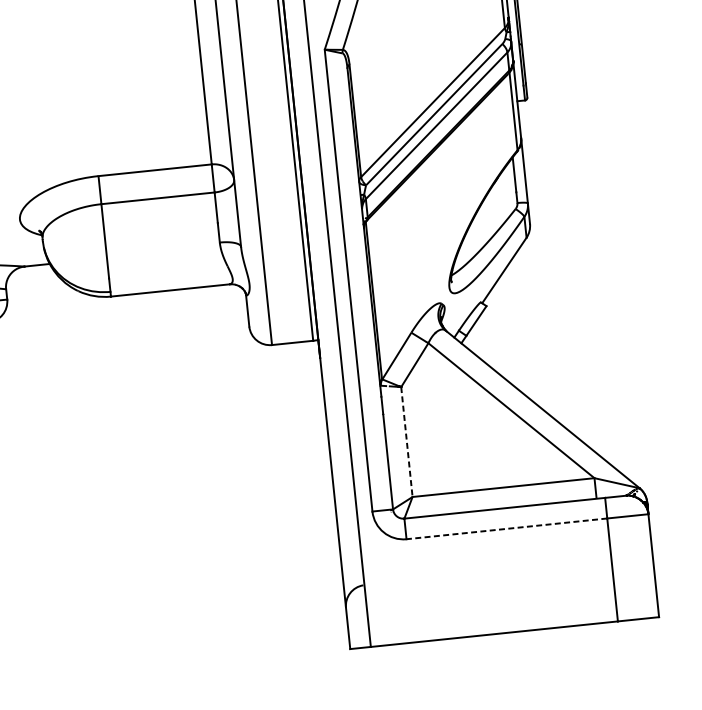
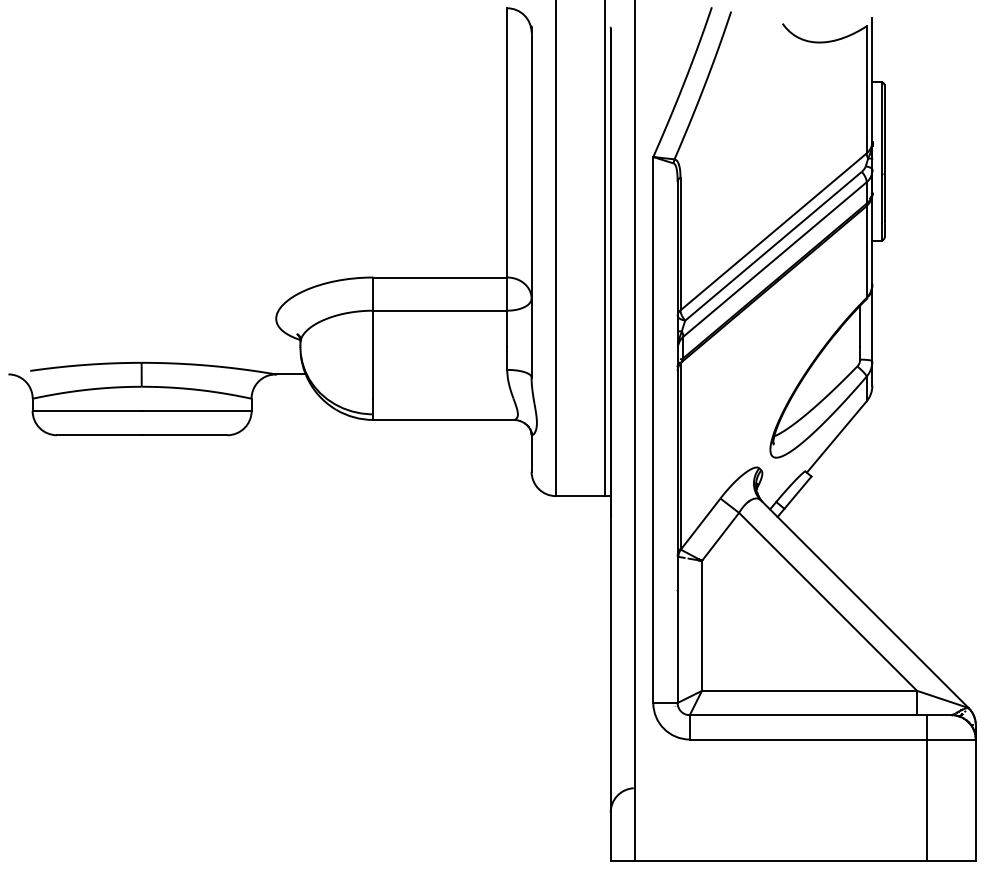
line: (406, 441) -> (701, 625), dashed -> solid
line: (506, 528) -> (808, 739), dashed -> solid

